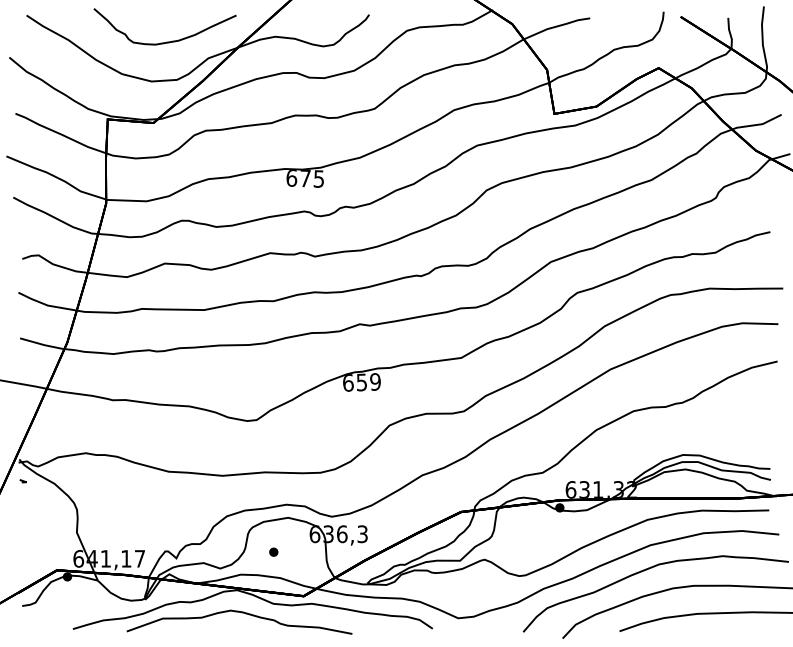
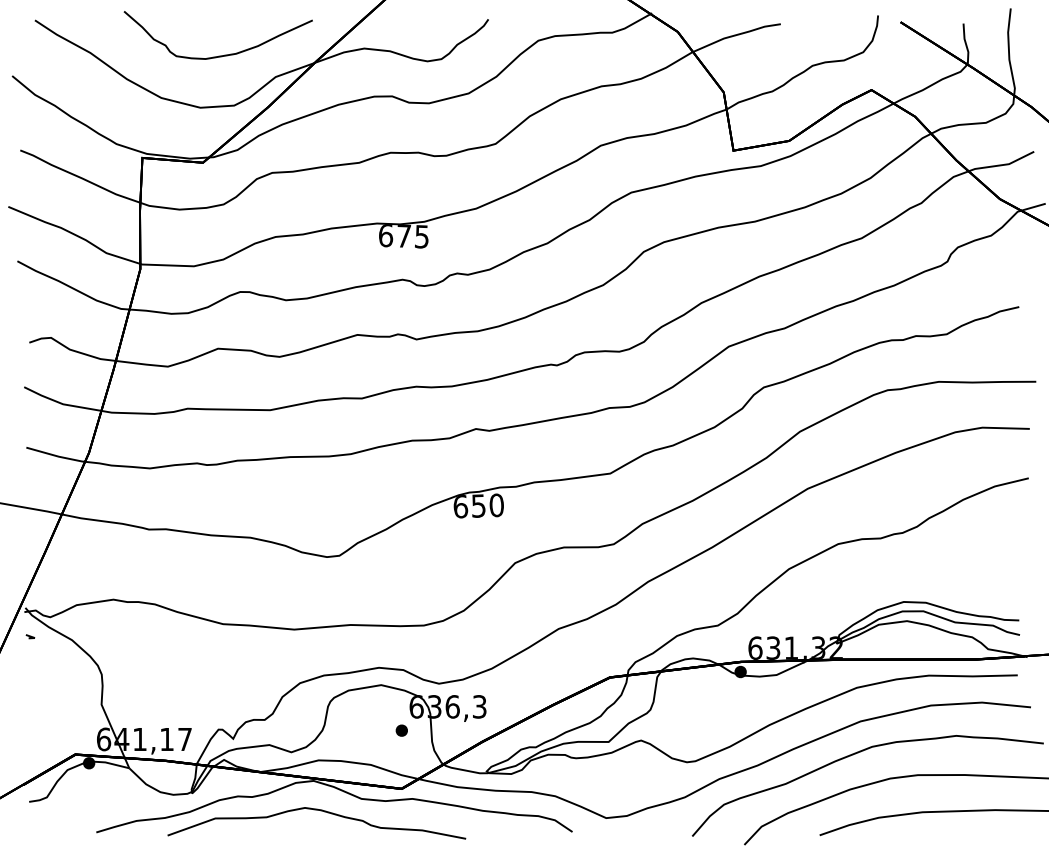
text: (375, 381) -> (496, 504), 659 -> 650
part: (273, 551) -> (401, 729), moved

